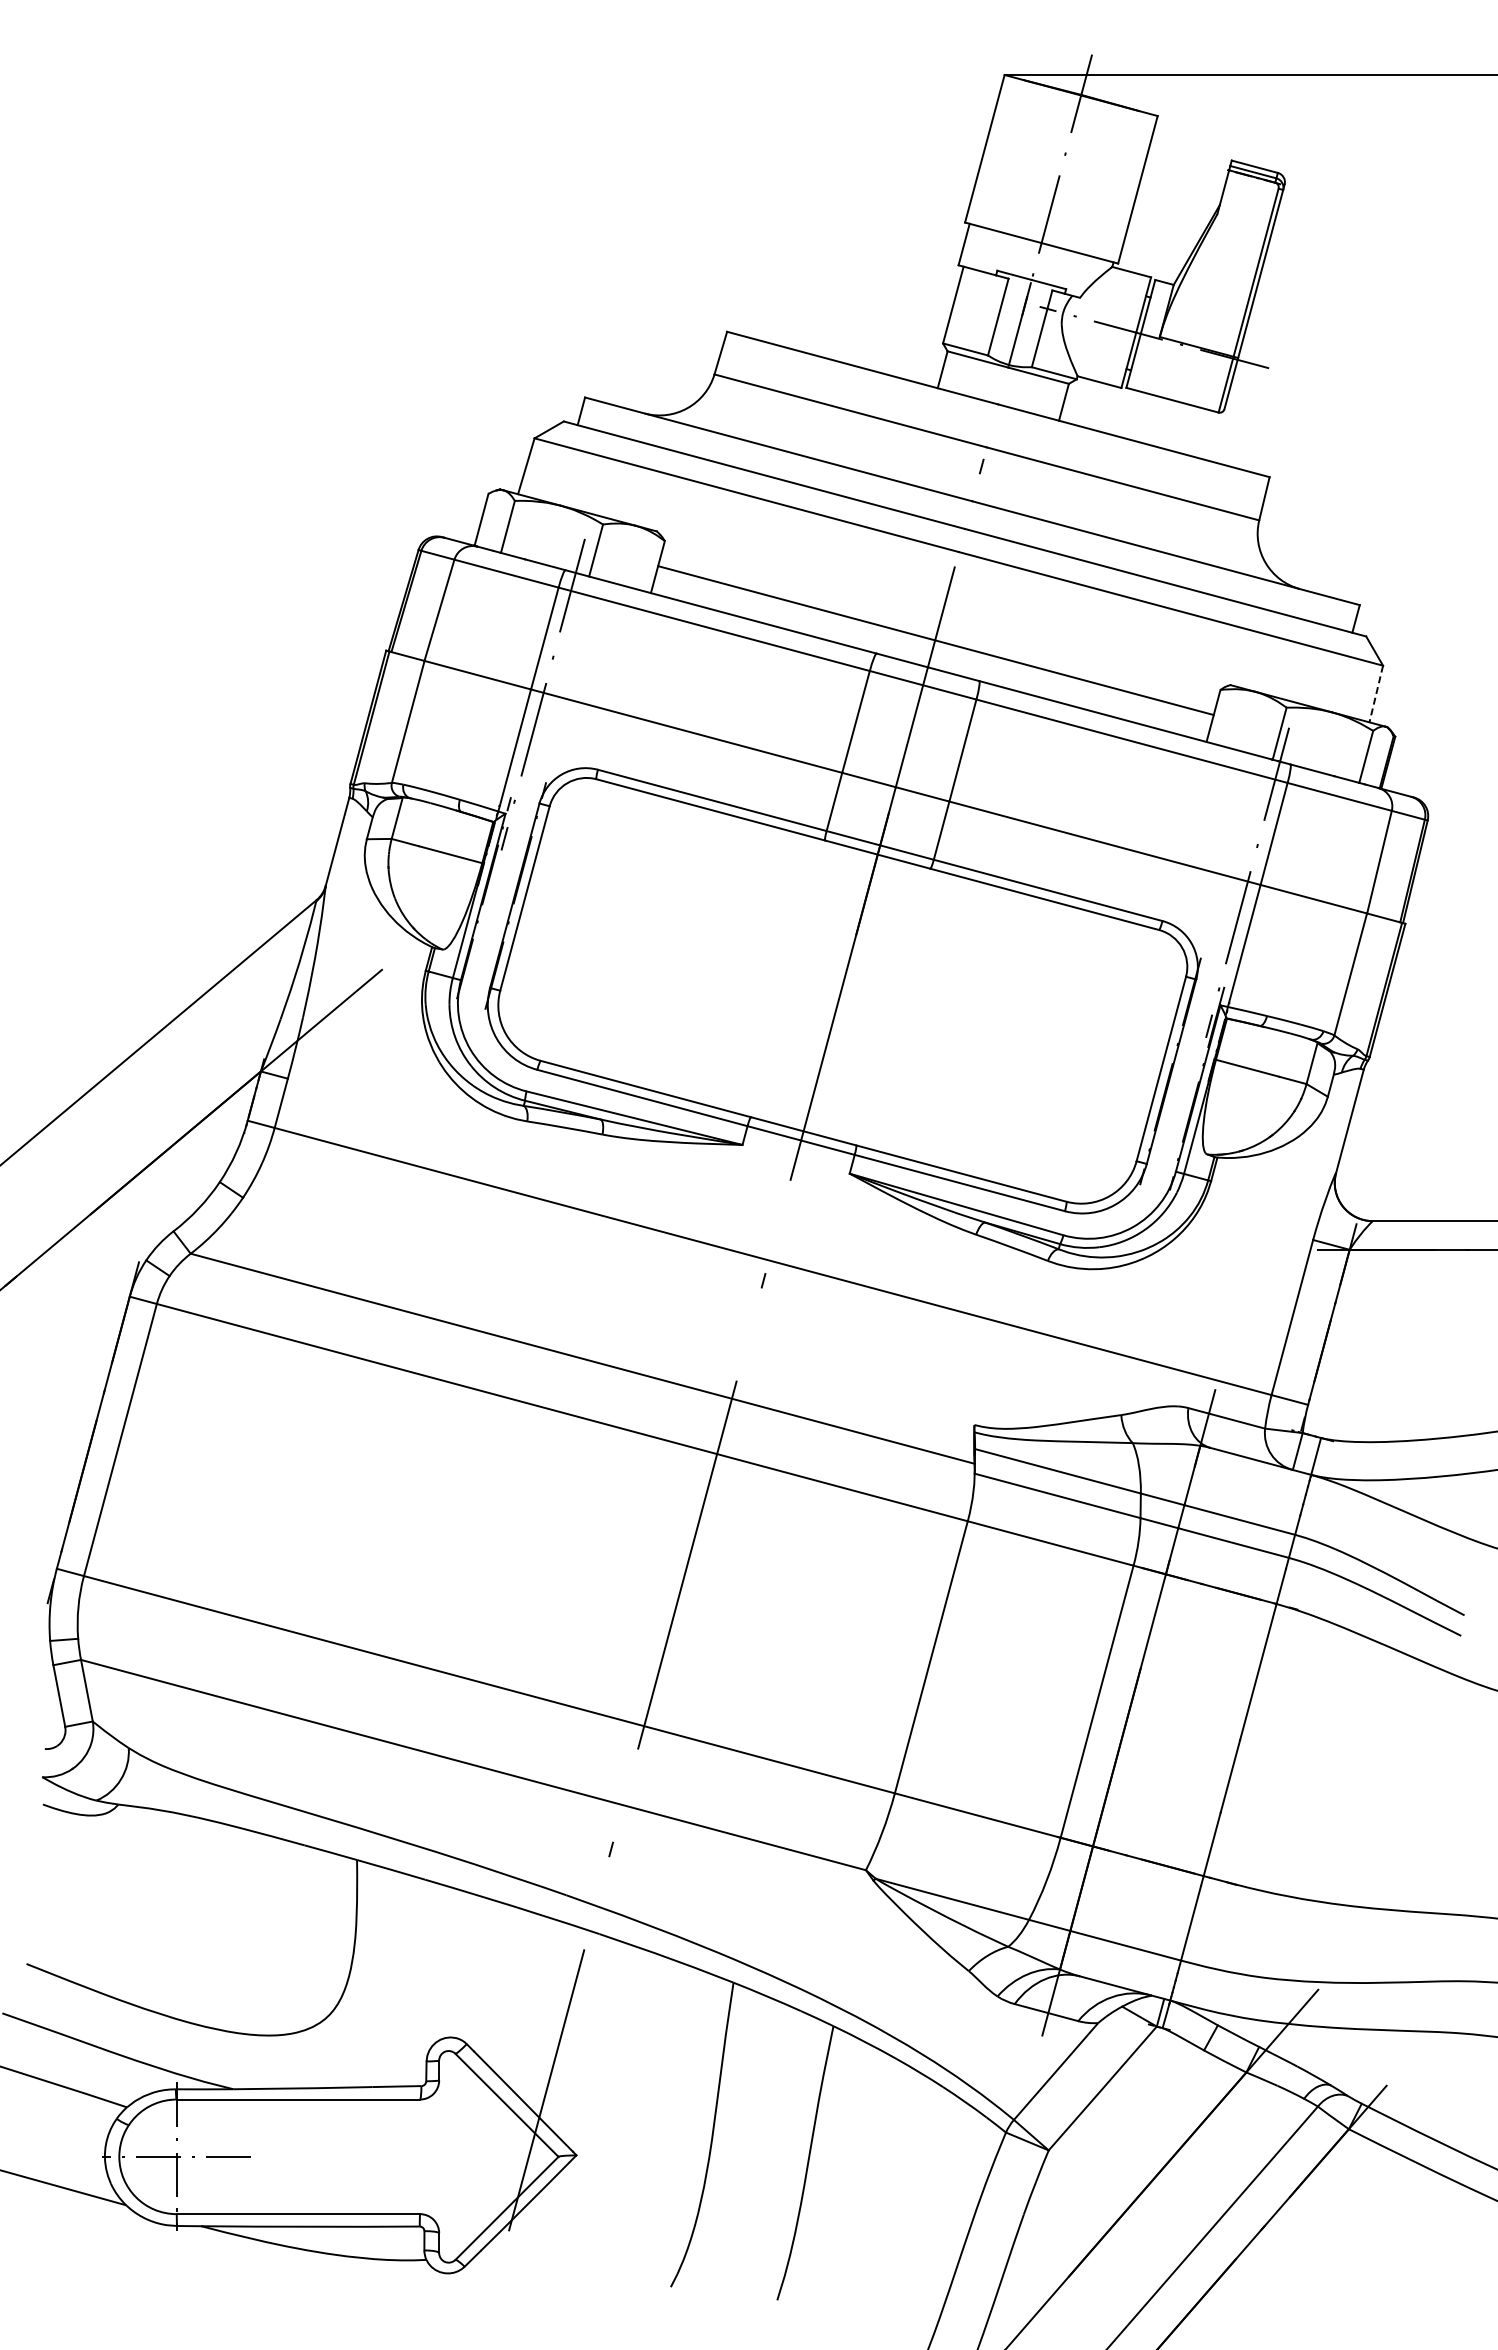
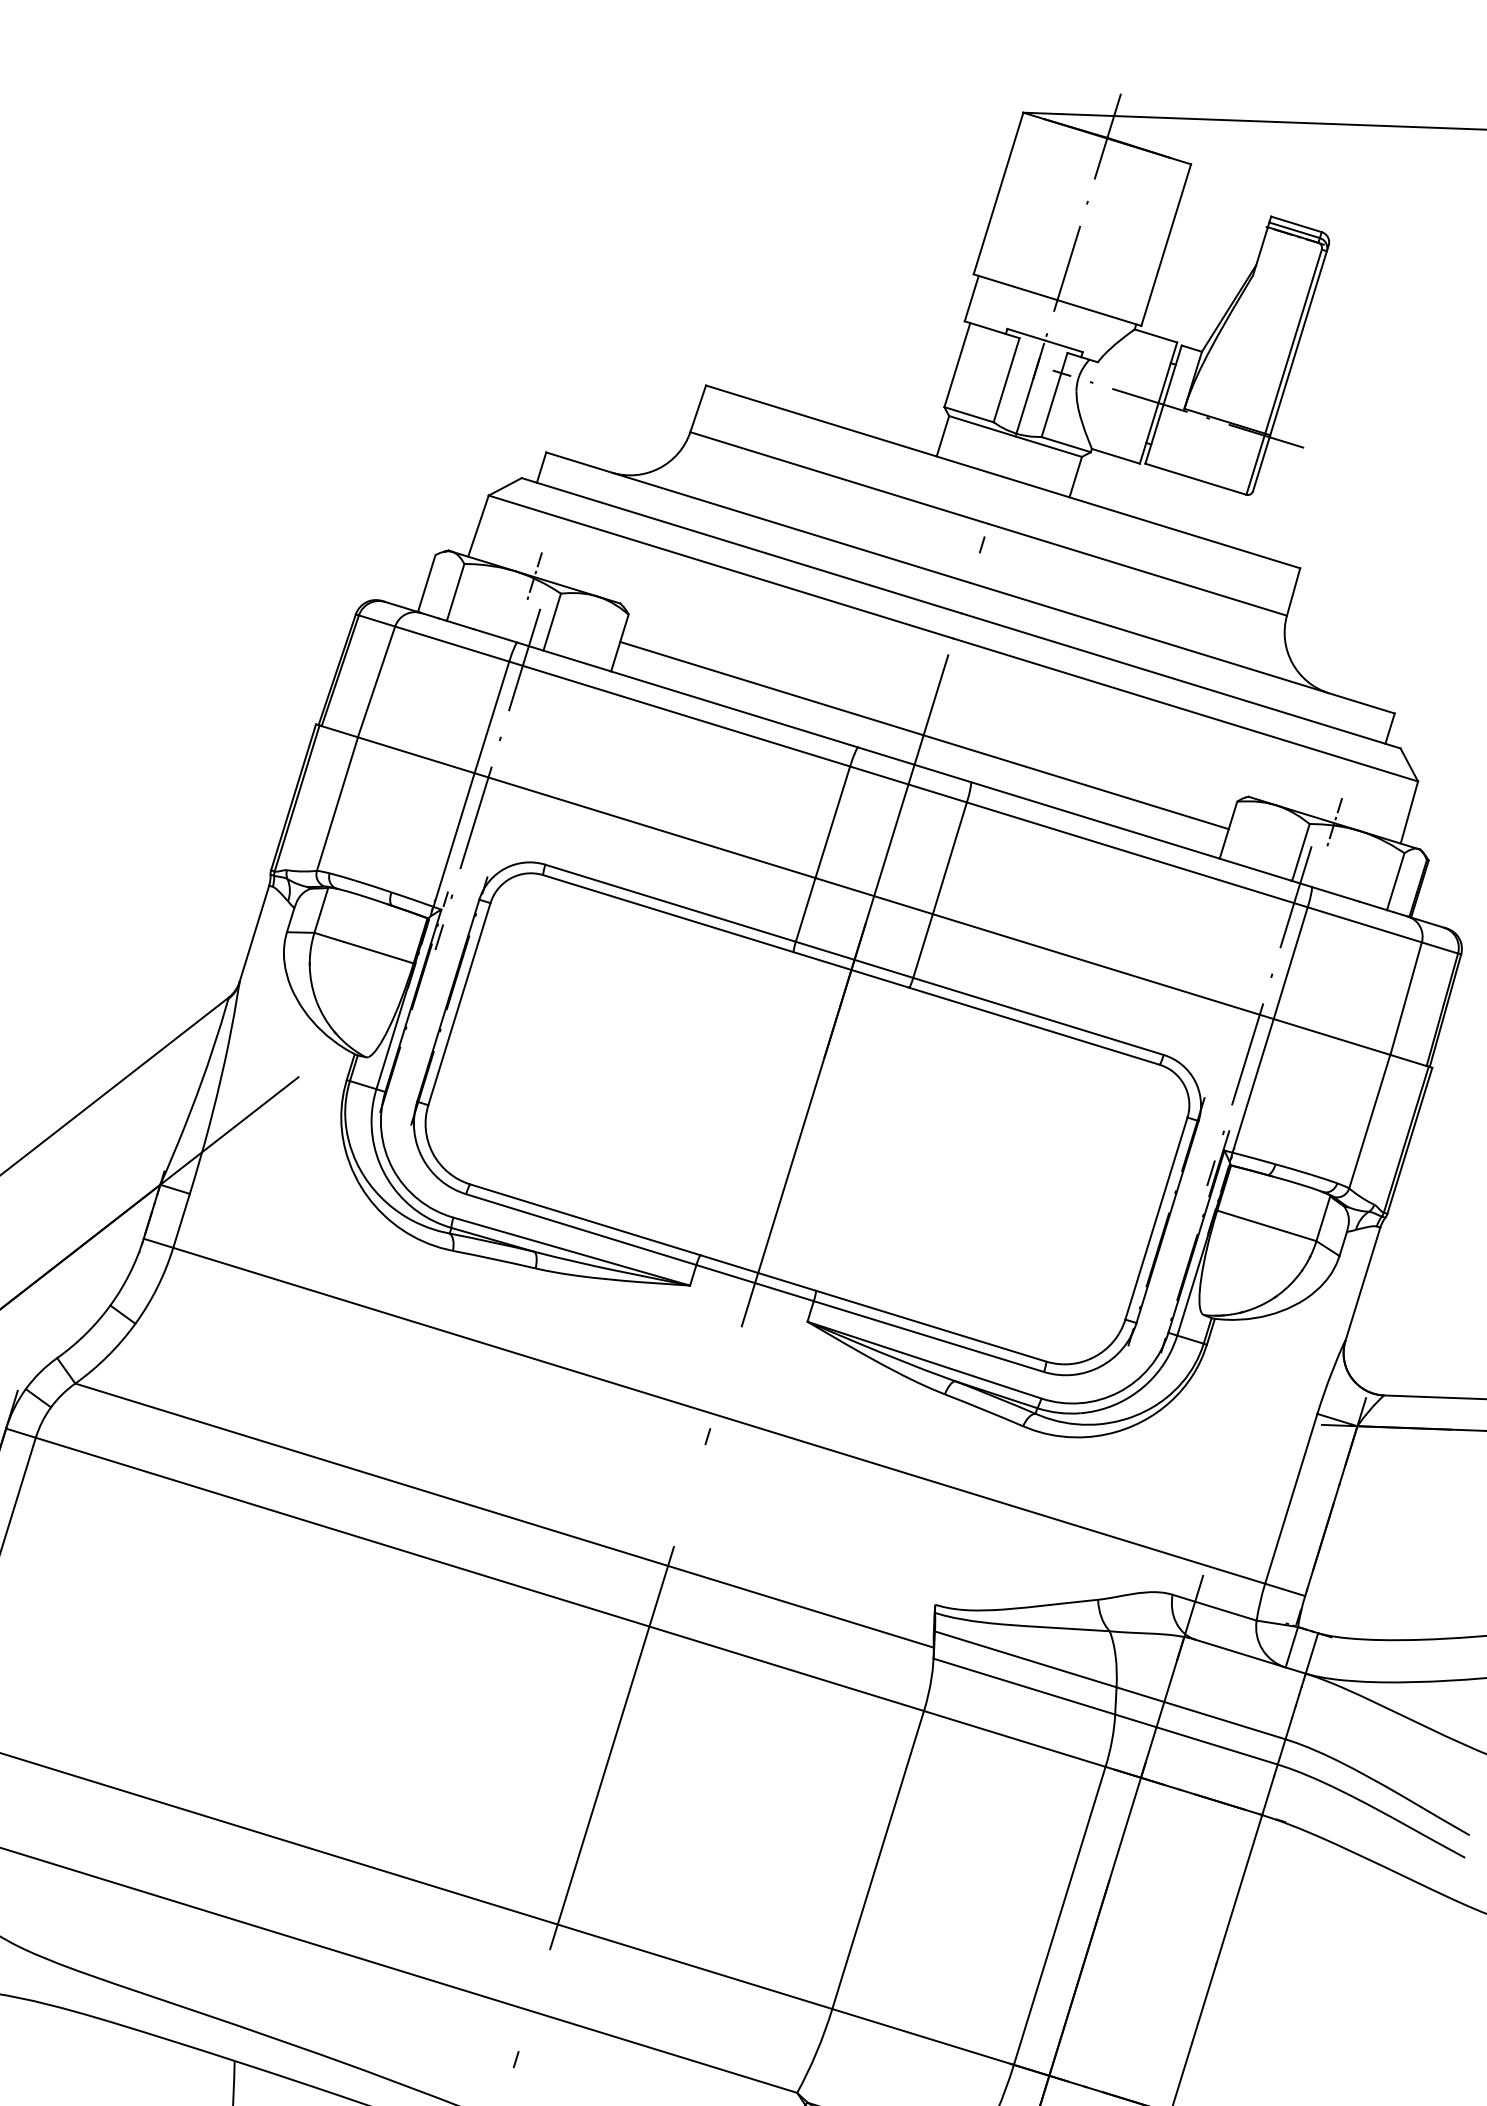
line: (578, 509) -> (534, 576), added
line: (1376, 694) -> (1409, 813), dashed -> solid
line: (1308, 706) -> (1333, 823), added

